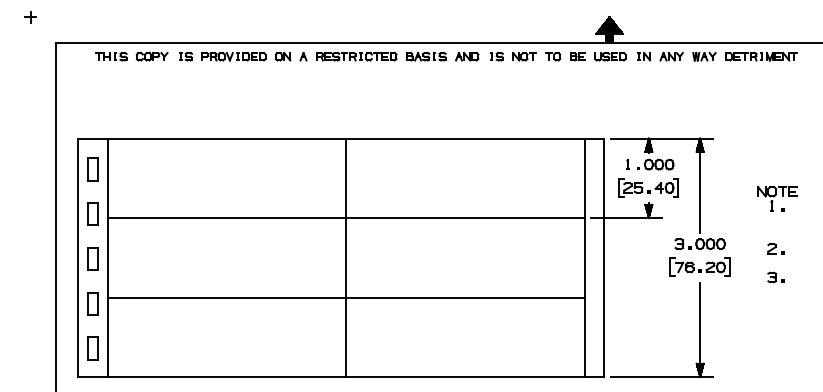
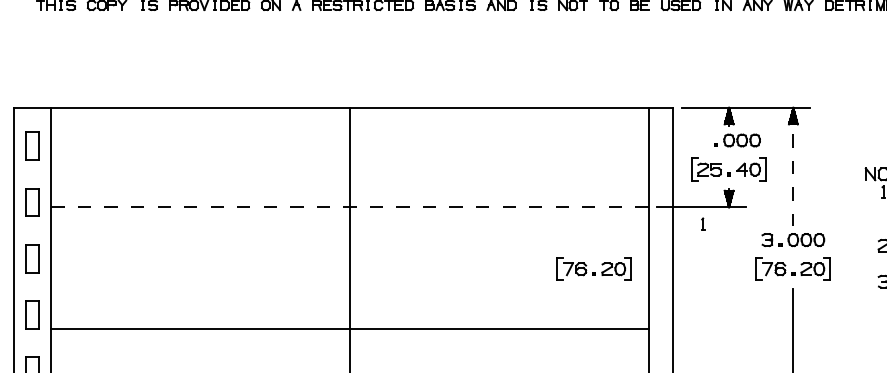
part: (627, 164) -> (702, 224), moved
line: (700, 186) -> (793, 167), solid -> dashed
line: (345, 218) -> (349, 207), solid -> dashed
part: (540, 266) -> (593, 268), added
line: (345, 297) -> (349, 329), moved

